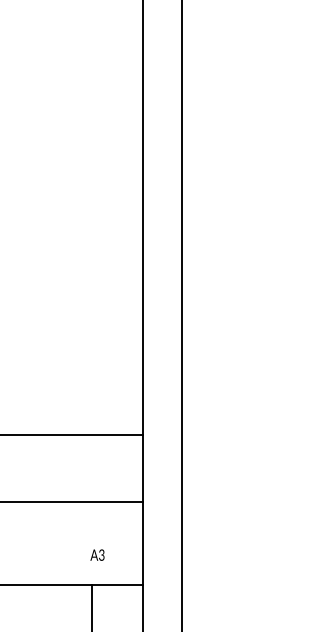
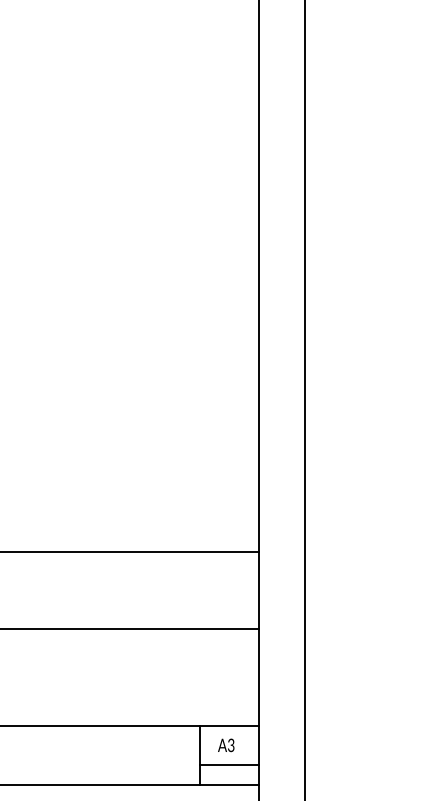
text: (97, 555) -> (226, 745), moved
line: (117, 618) -> (229, 765), added

